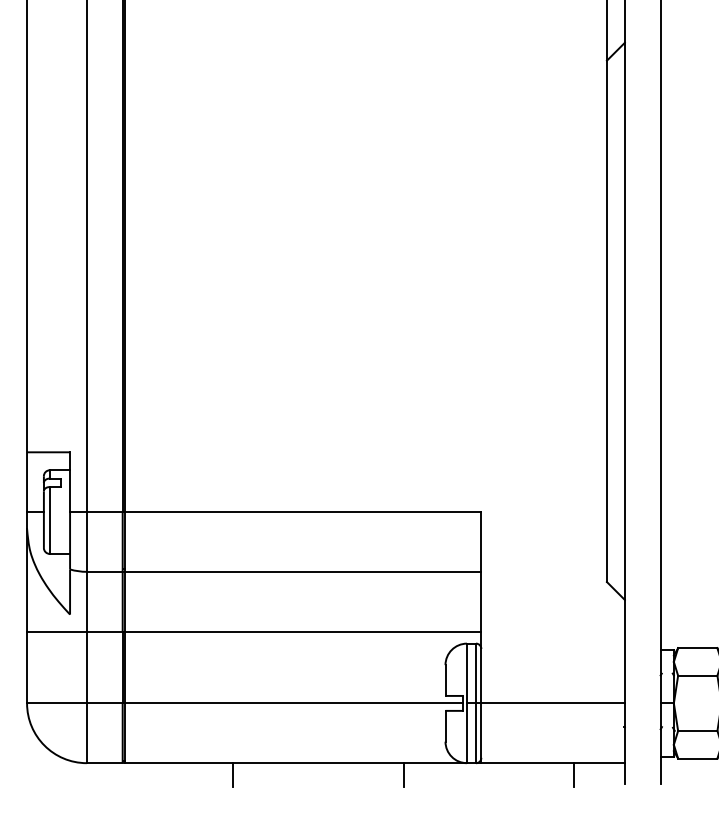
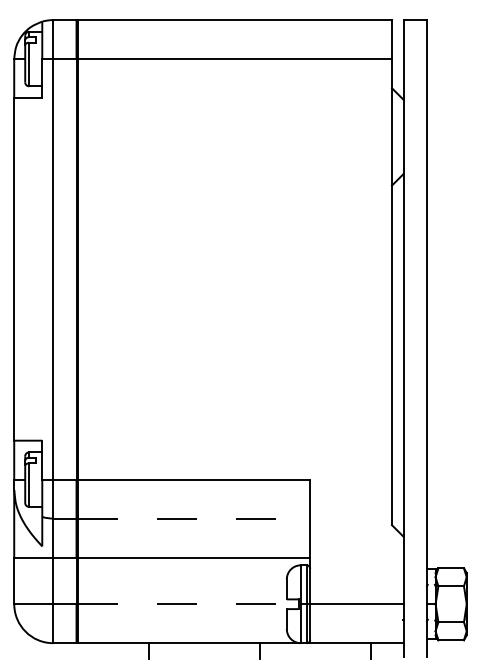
line: (303, 571) -> (194, 518), solid -> dashed
line: (294, 703) -> (188, 604), solid -> dashed

